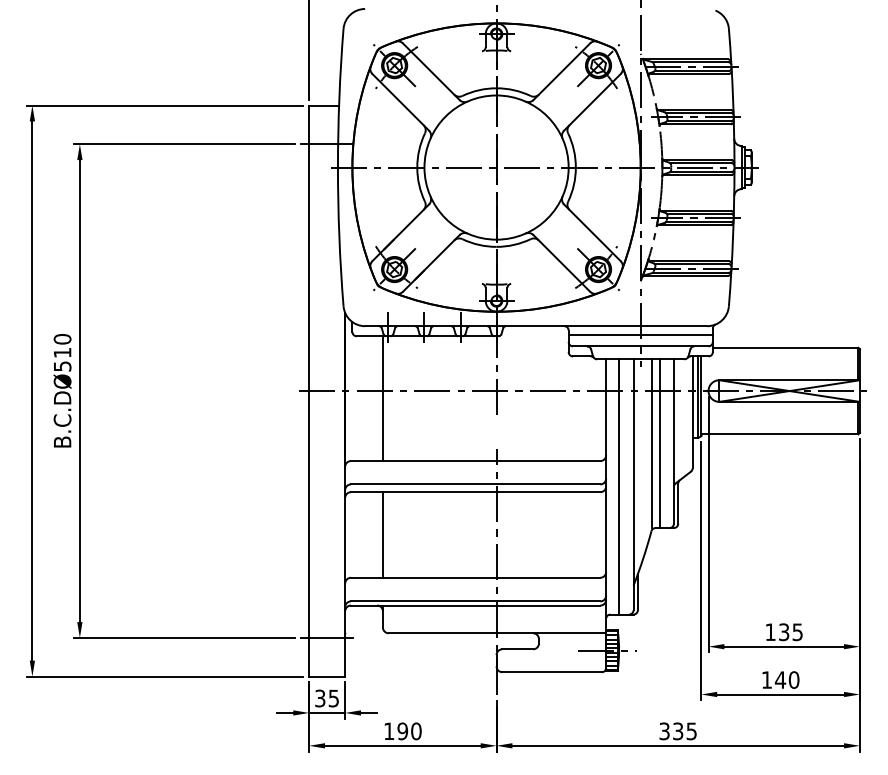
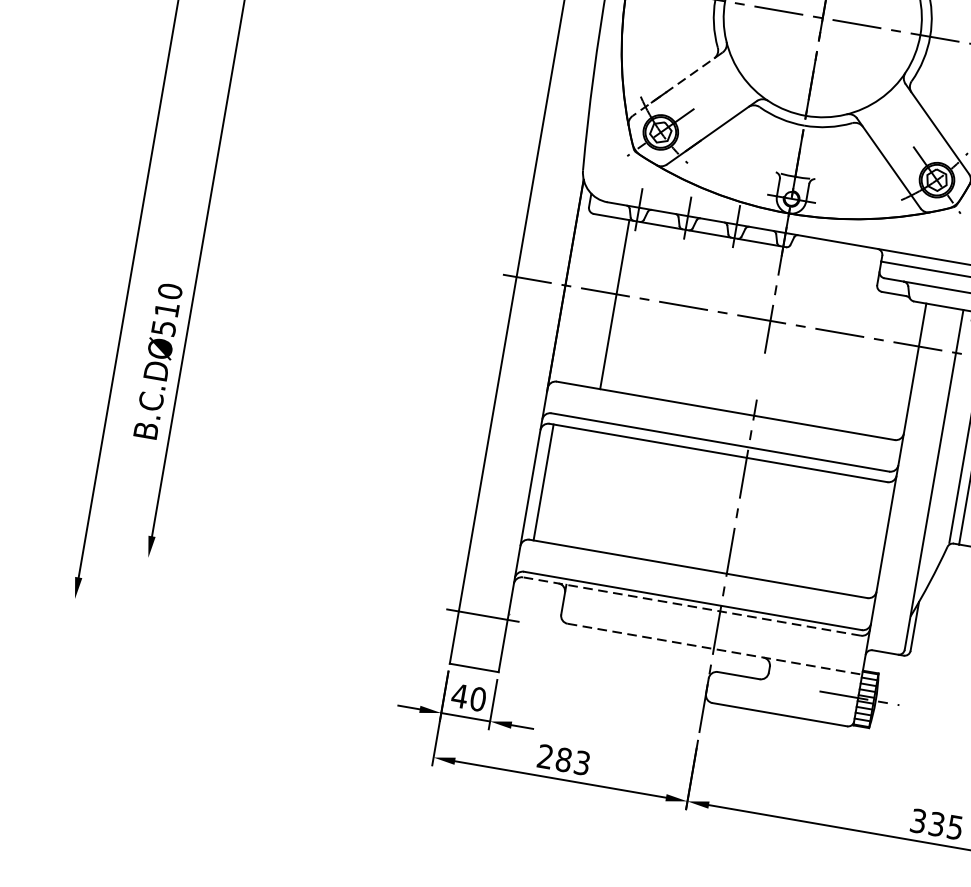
line: (400, 233) -> (677, 85), solid -> dashed
text: (62, 390) -> (158, 360), moved
line: (619, 486) -> (914, 478), removed
line: (382, 534) -> (543, 481), moved
line: (475, 605) -> (691, 606), solid -> dashed
line: (497, 633) -> (715, 649), solid -> dashed
line: (184, 637) -> (290, 581), removed
line: (164, 676) -> (253, 629), removed
text: (326, 698) -> (468, 697), 35 -> 40
text: (402, 731) -> (563, 760), 190 -> 283

